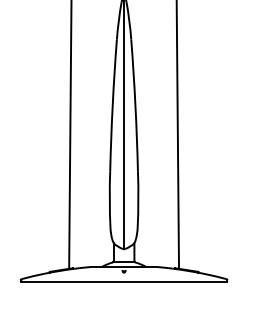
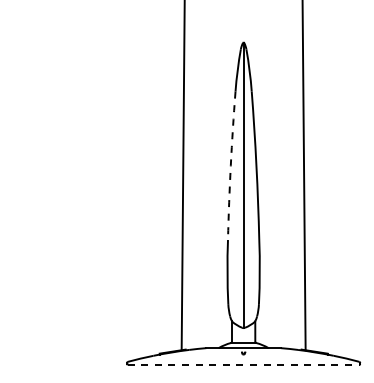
arc: (112, 105) -> (230, 165), solid -> dashed
line: (123, 281) -> (243, 364), solid -> dashed

